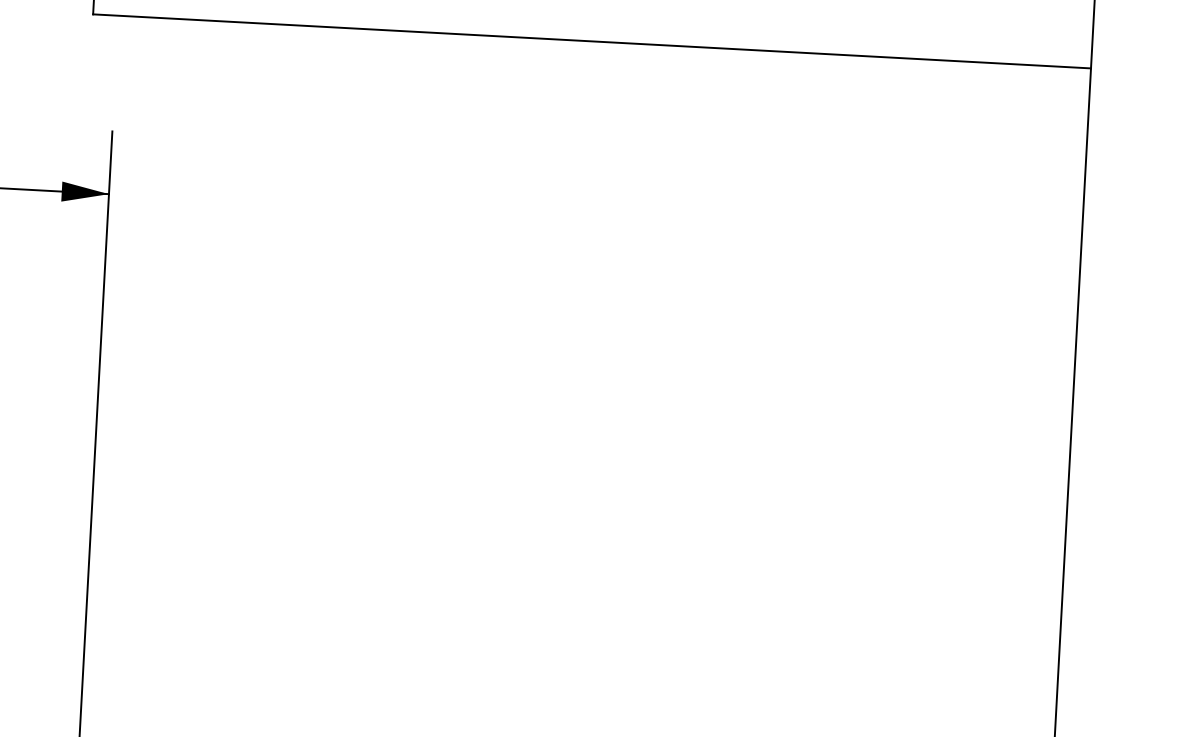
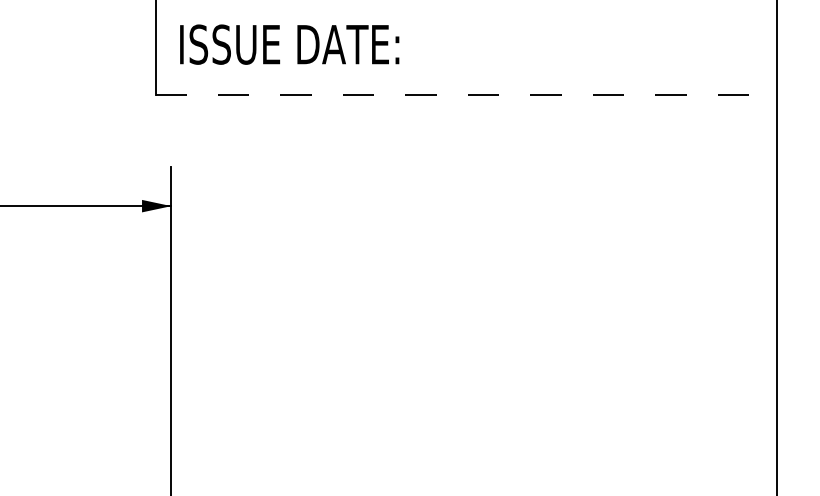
line: (592, 42) -> (466, 95), solid -> dashed

